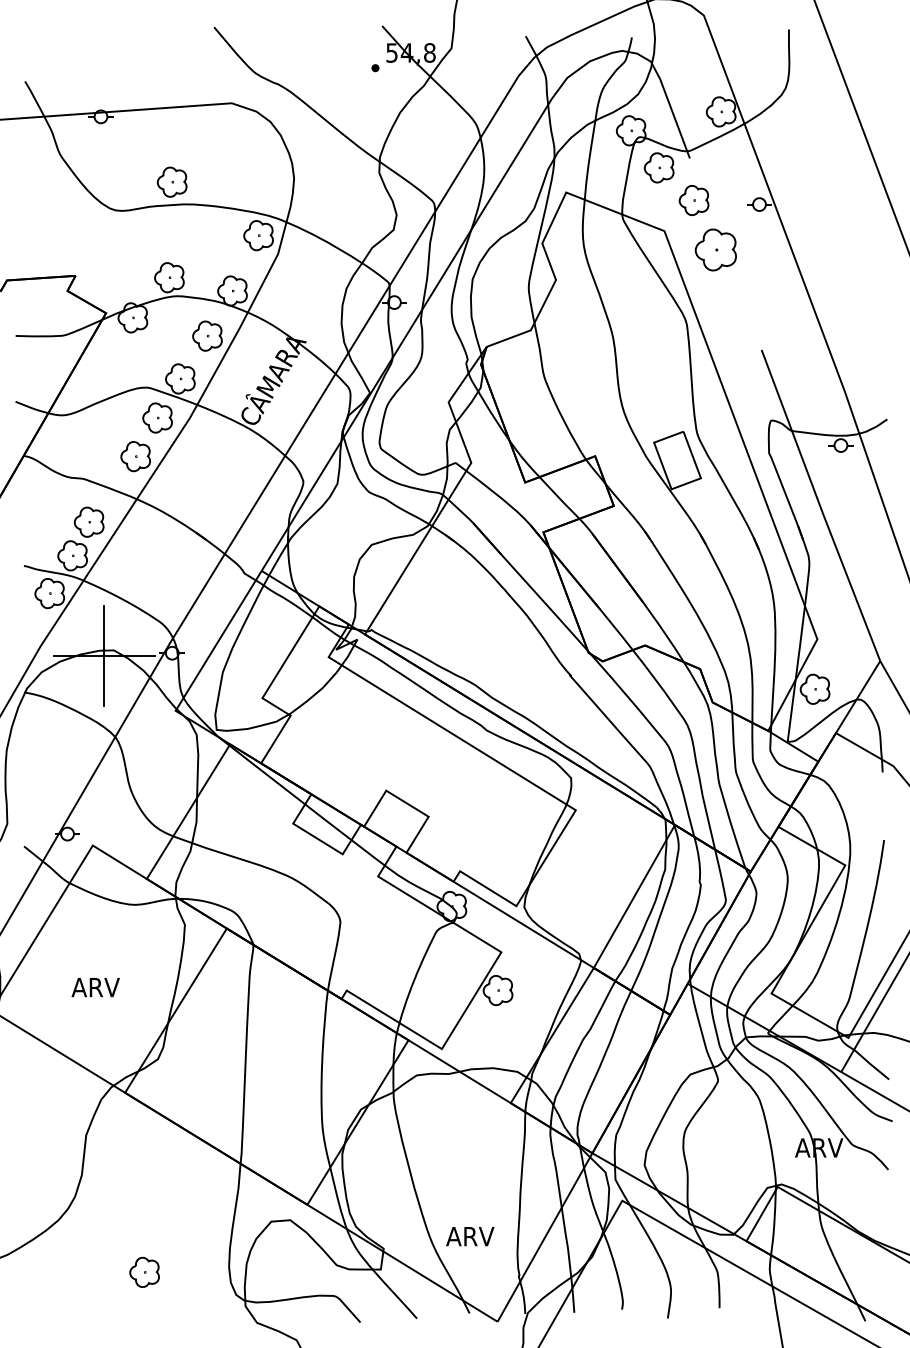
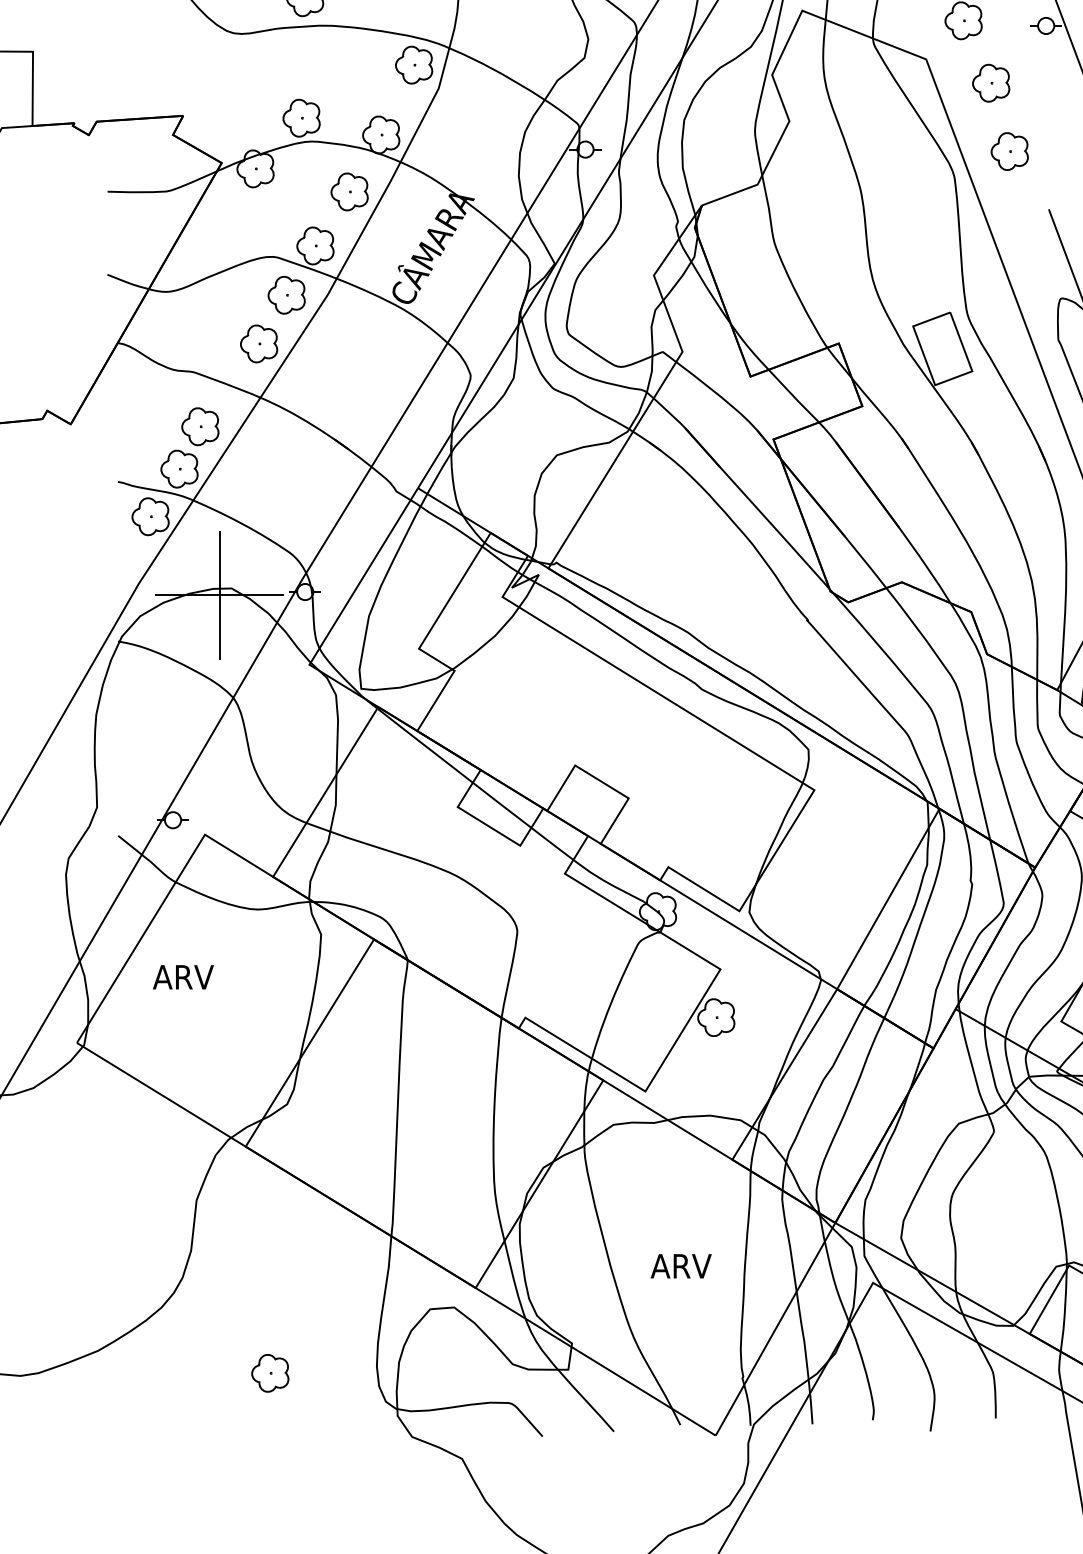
part: (715, 249) -> (990, 82), size x0.71
part: (730, 303) -> (1009, 150), added
text: (95, 987) -> (183, 977), moved
text: (470, 1236) -> (681, 1266), moved

